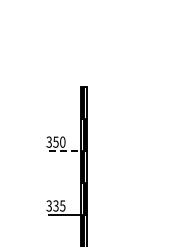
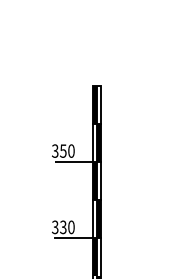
line: (65, 151) -> (74, 162), dashed -> solid
text: (62, 205) -> (71, 226), 335 -> 330

